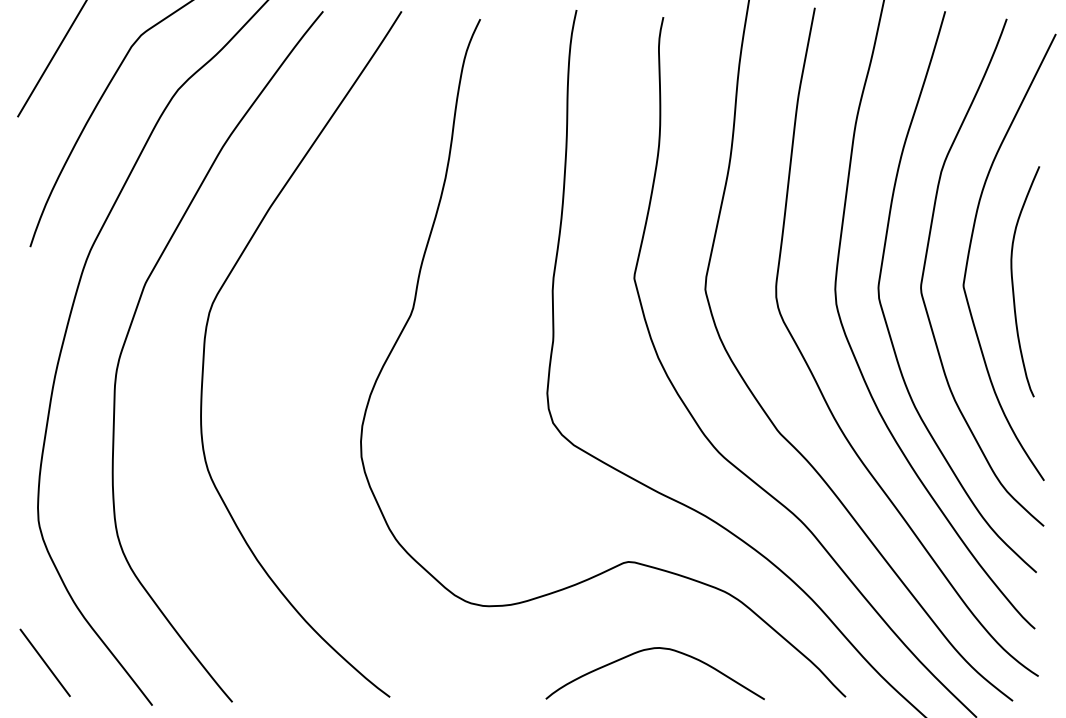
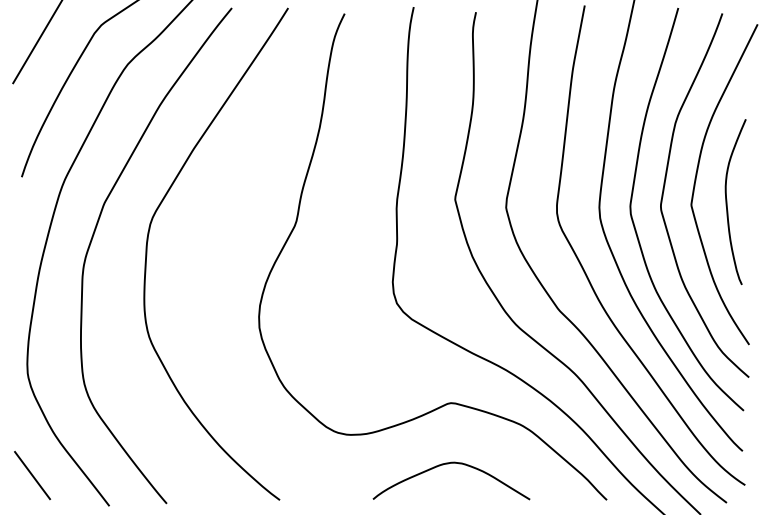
curve: (648, 650) -> (446, 464), moved

